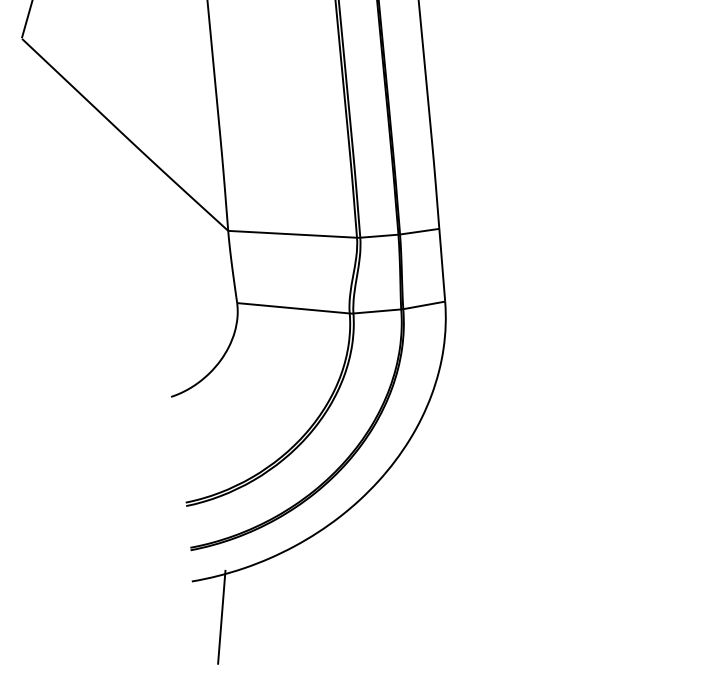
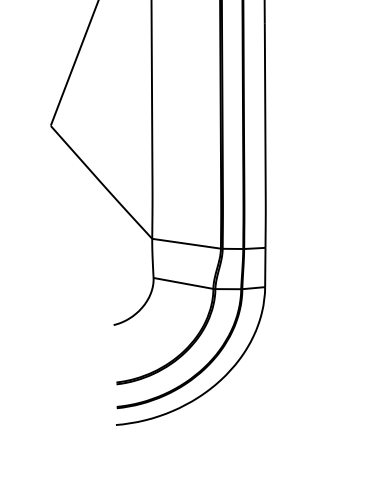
line: (222, 616) -> (130, 445), removed

